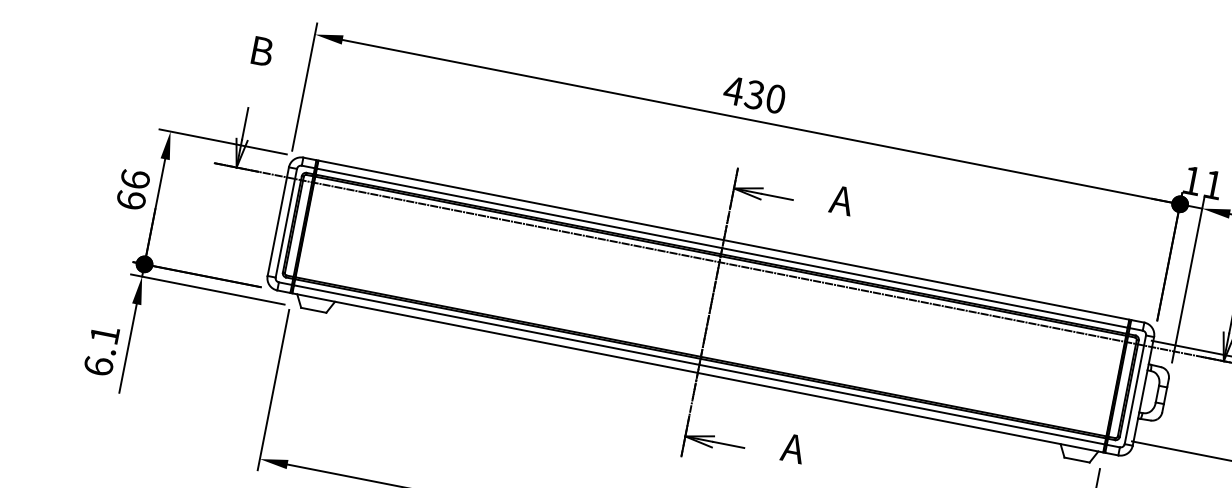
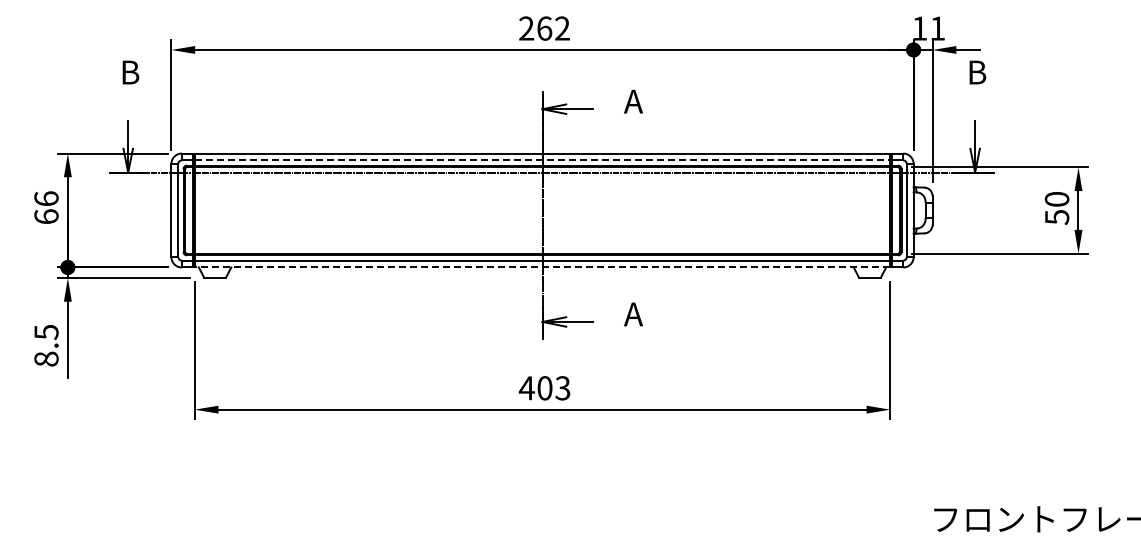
text: (753, 94) -> (543, 28), 430 -> 262
line: (722, 248) -> (542, 160), solid -> dashed
text: (101, 350) -> (46, 345), 6.1 -> 8.5
line: (697, 372) -> (542, 267), solid -> dashed

